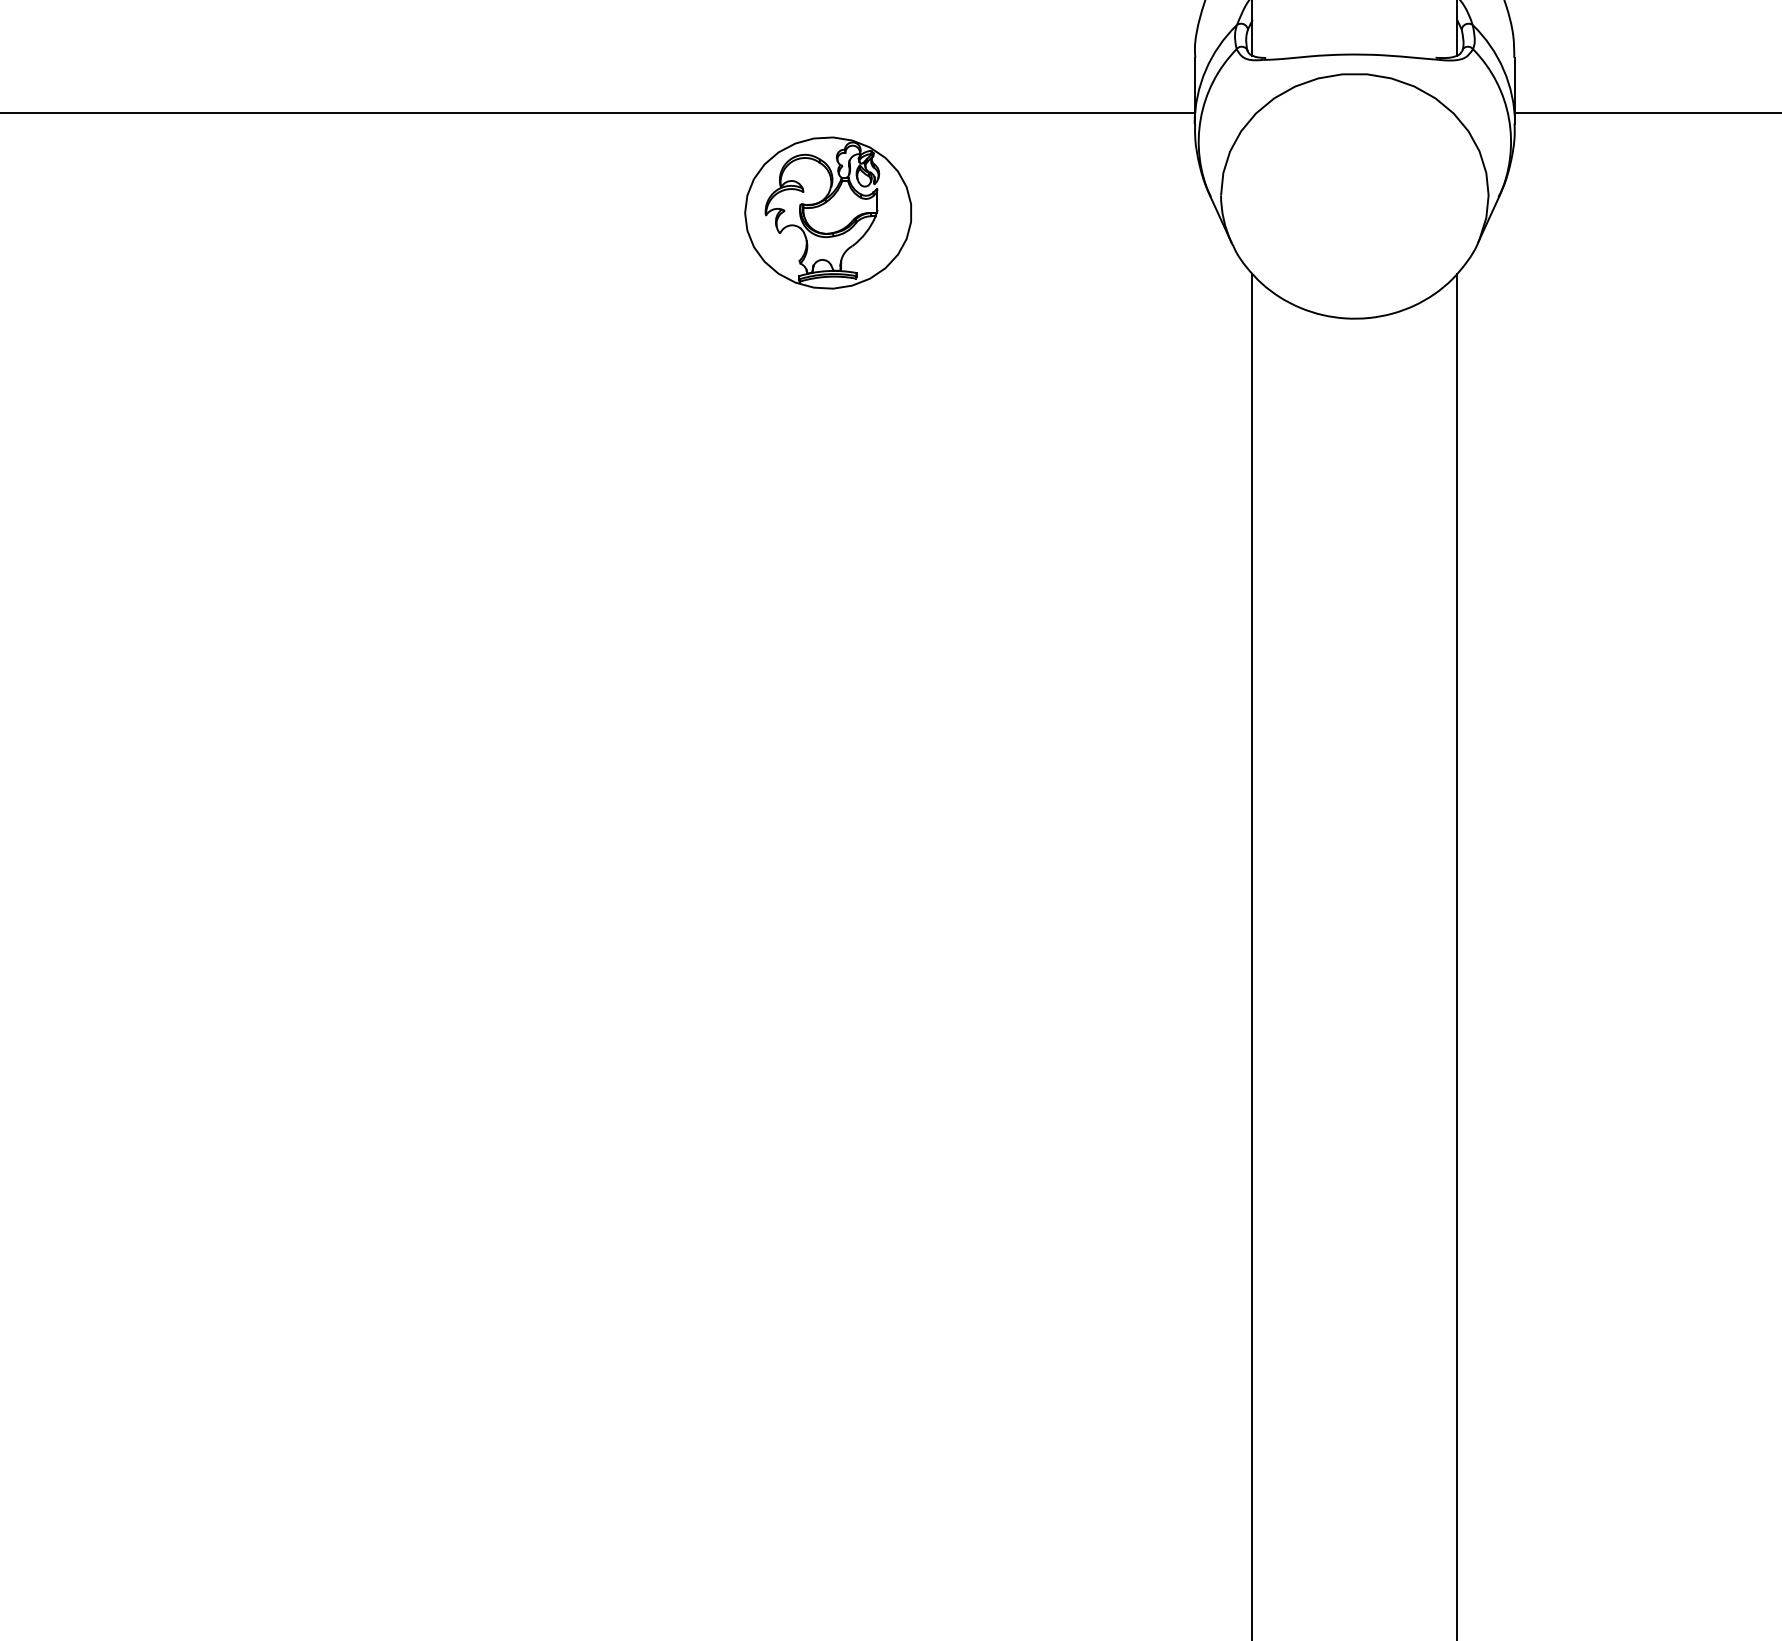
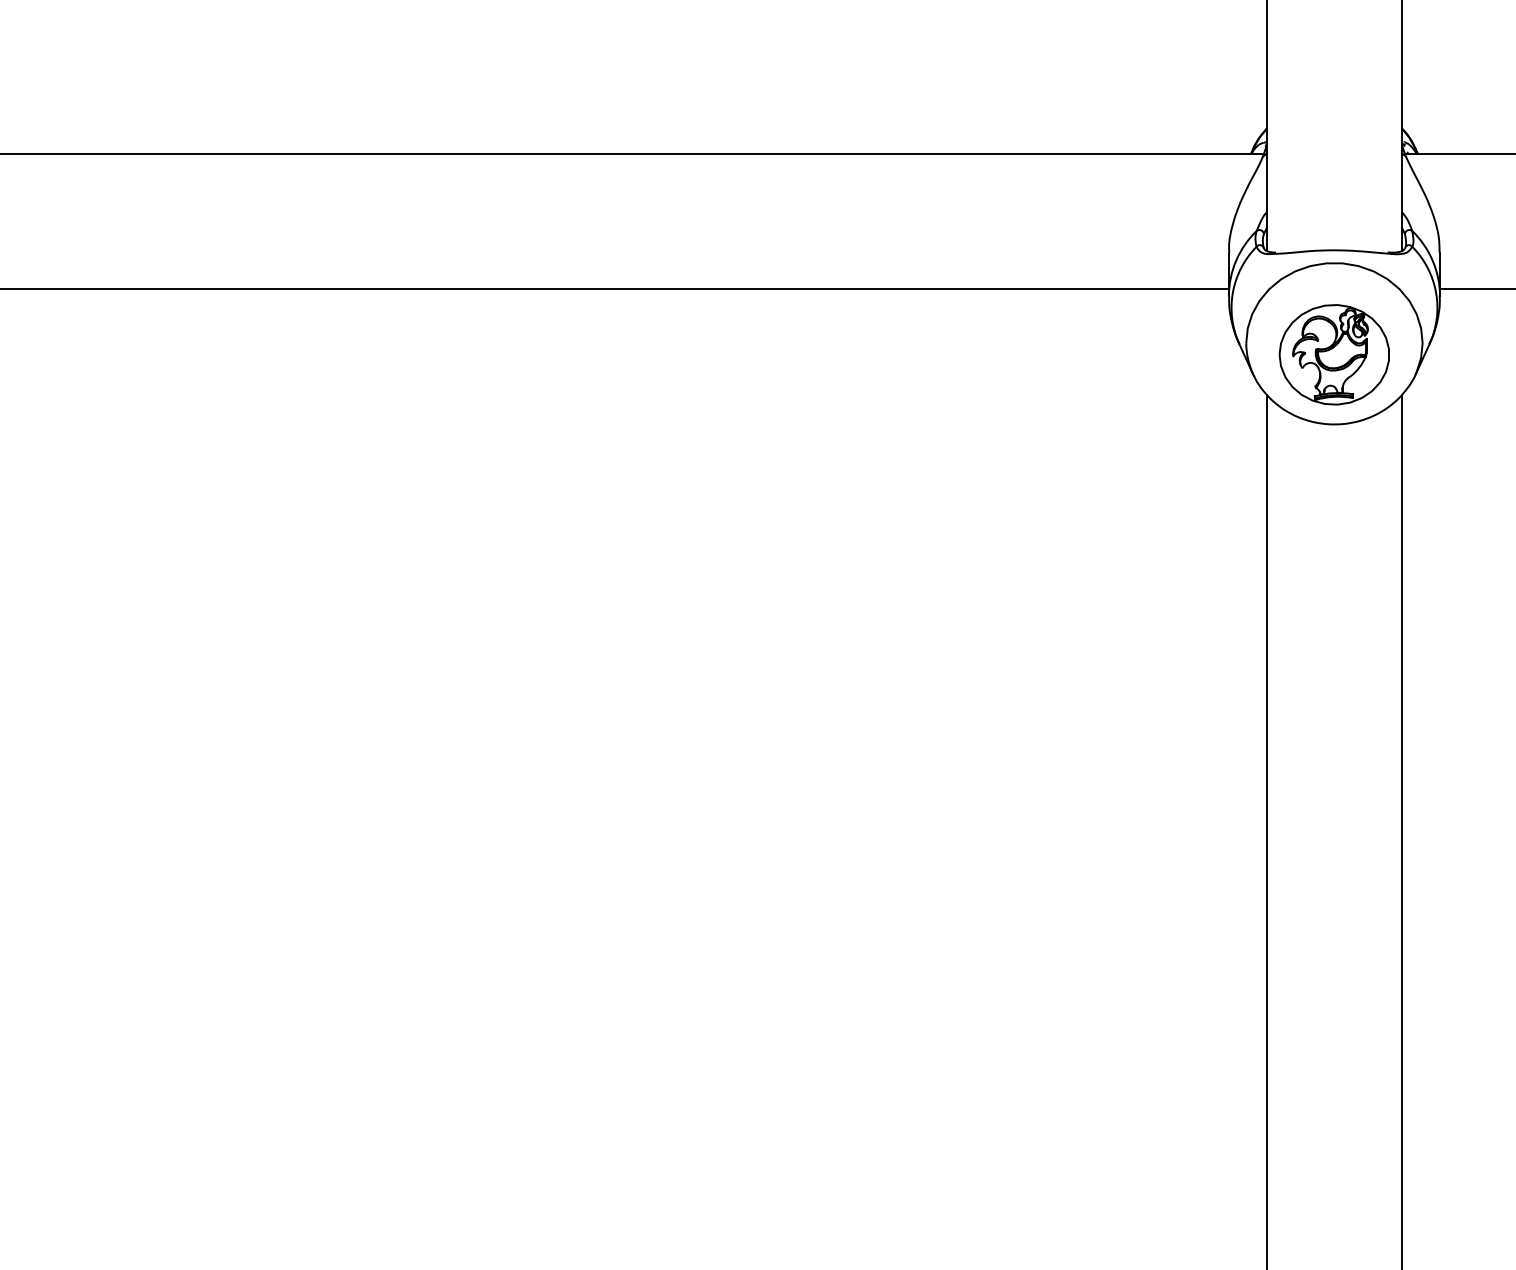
part: (826, 212) -> (1333, 354), moved

